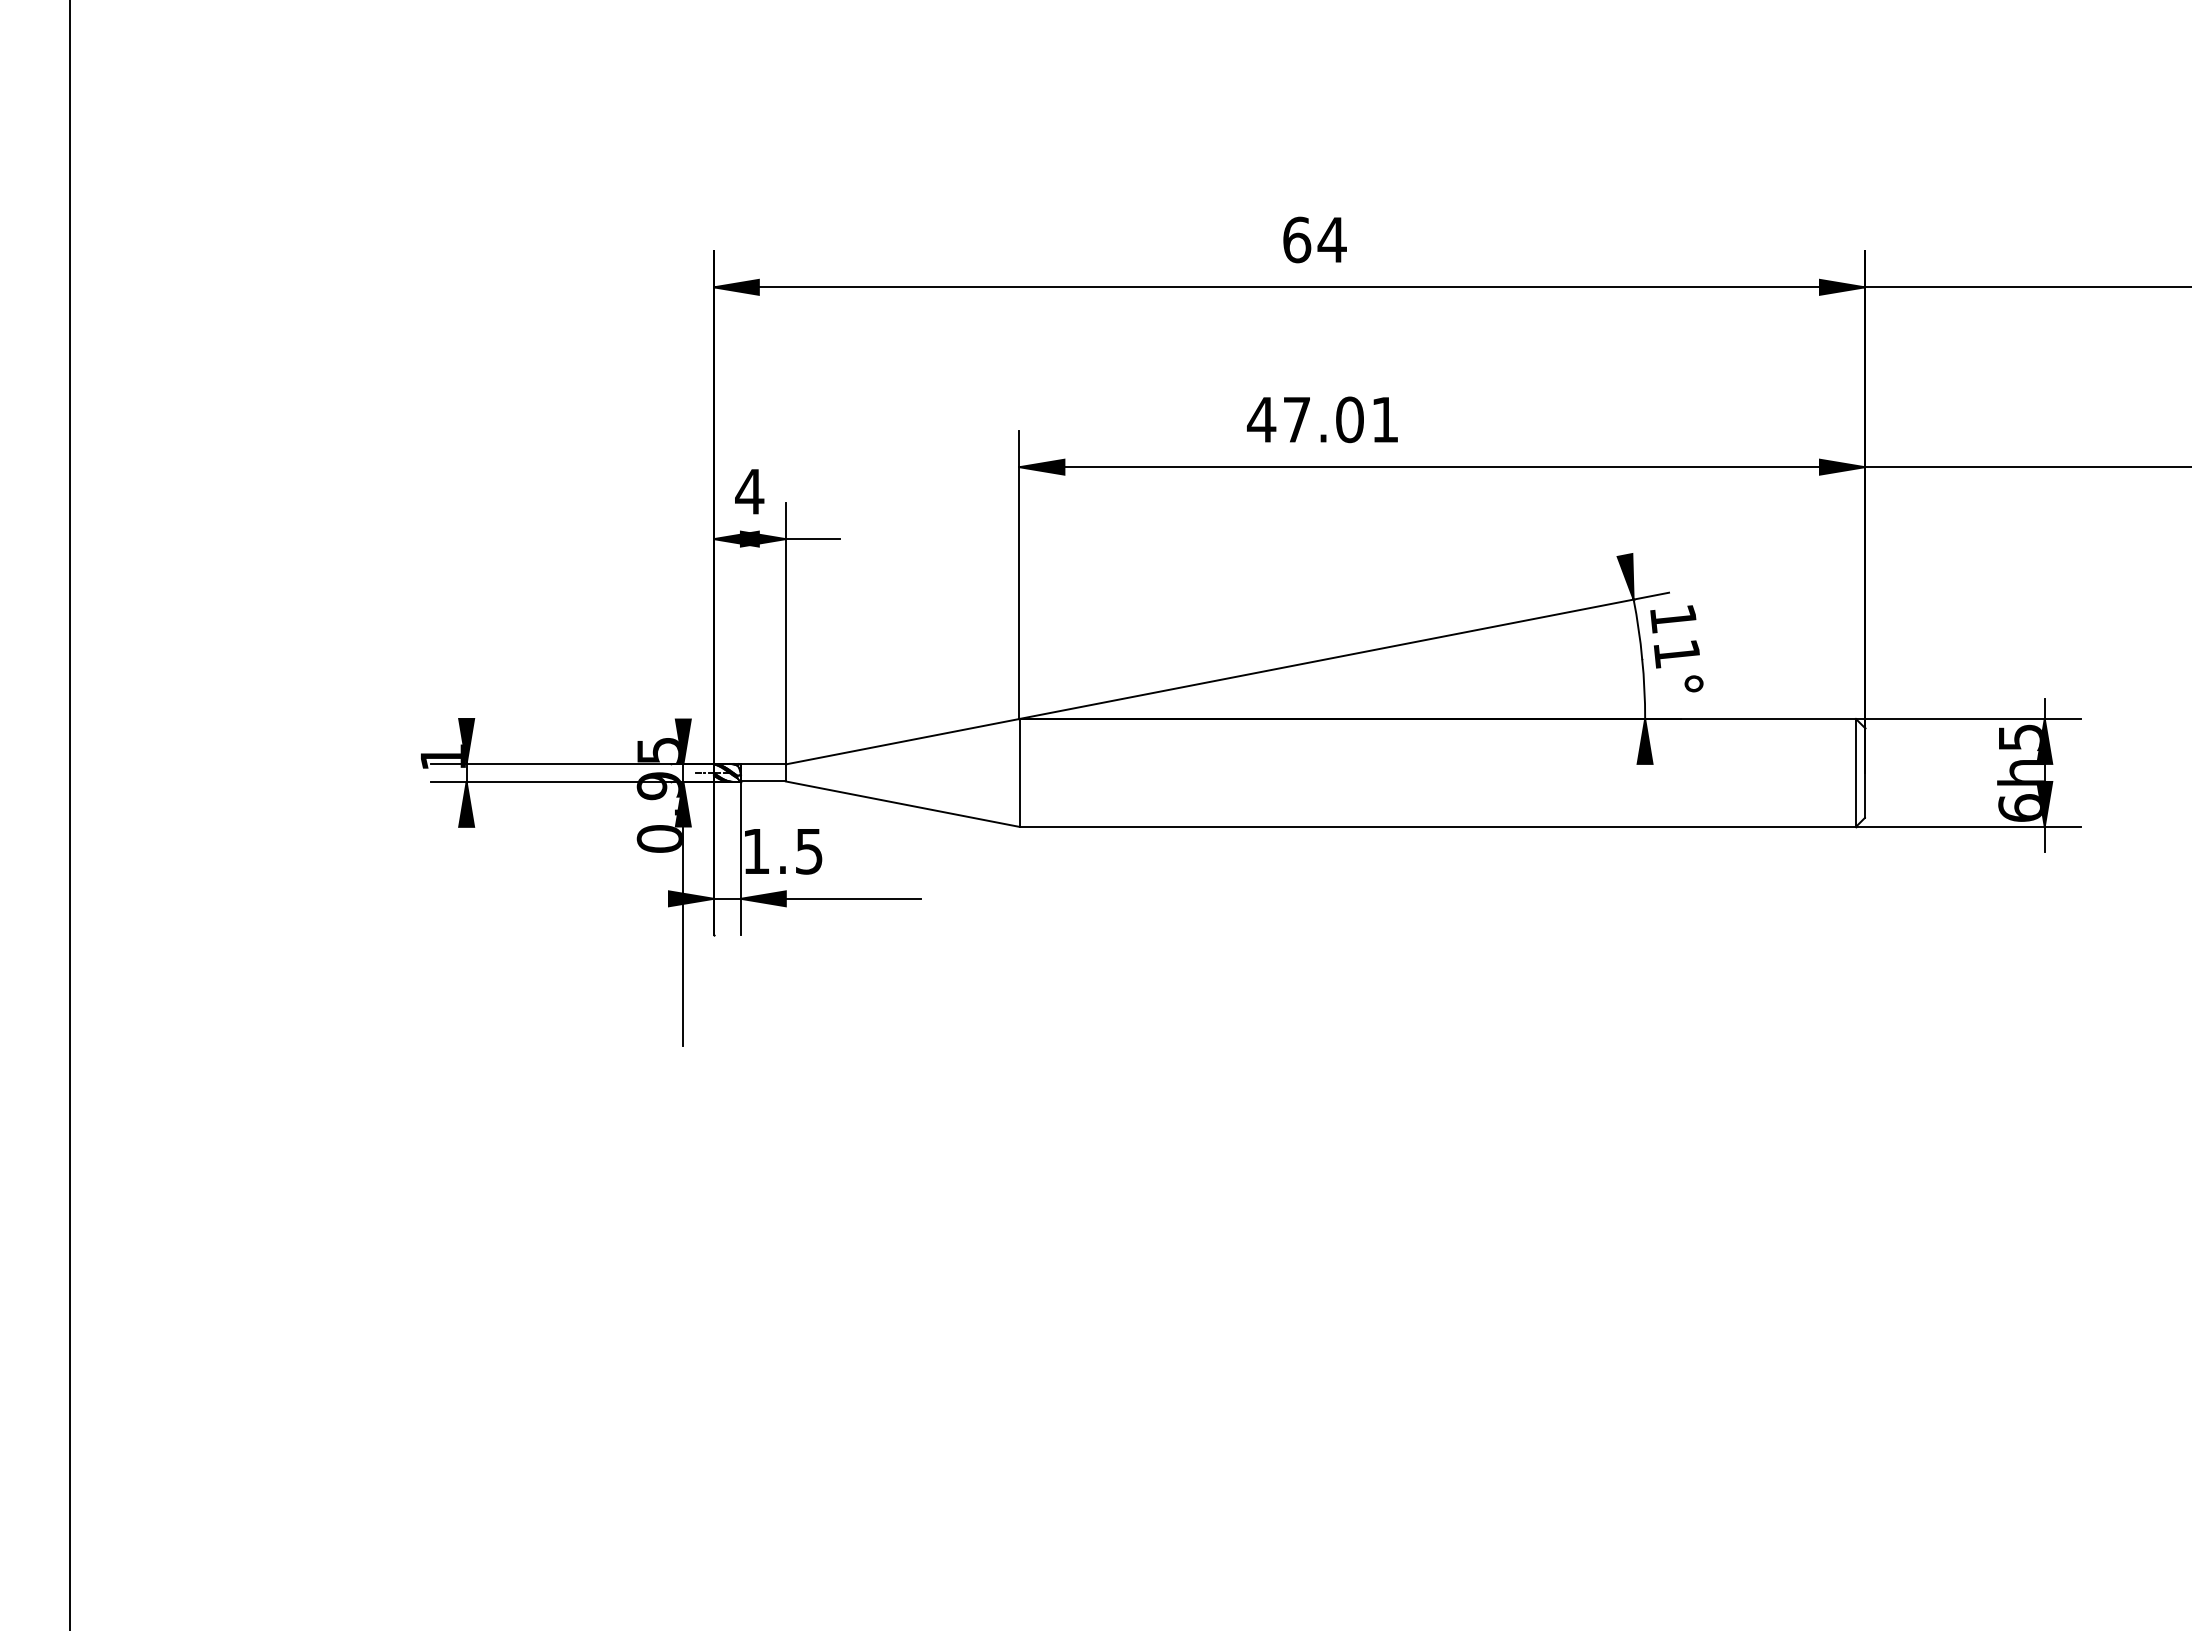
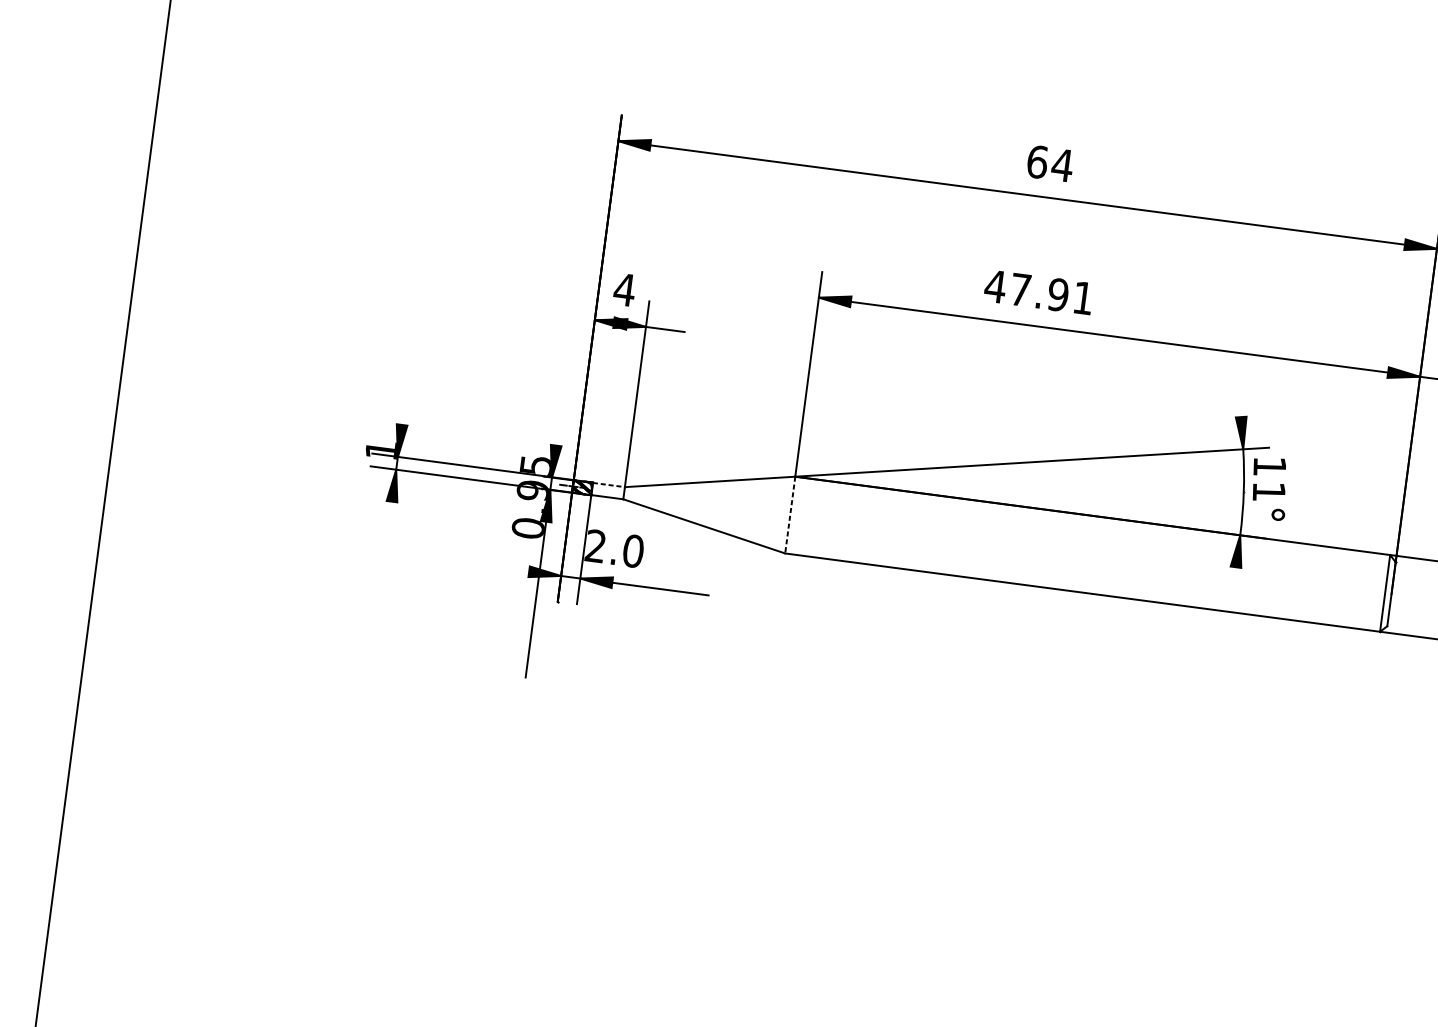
text: (1349, 419) -> (1058, 294), 47.01 -> 47.91
line: (763, 764) -> (608, 485), solid -> dashed
line: (1019, 772) -> (790, 514), solid -> dashed
text: (783, 851) -> (615, 548), 1.5 -> 2.0

